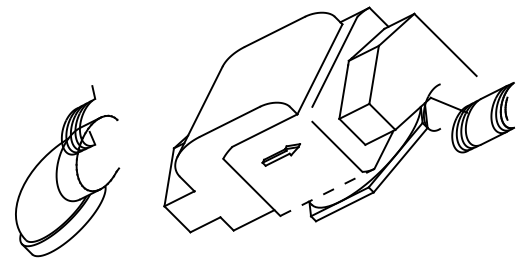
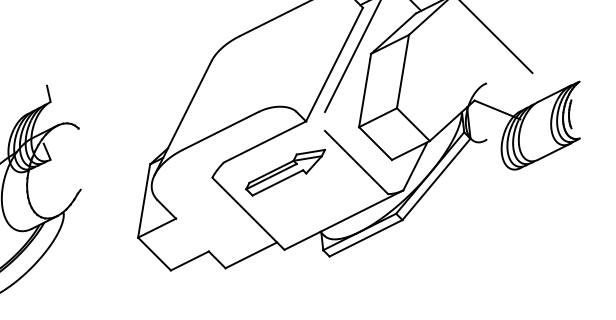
part: (281, 154) -> (285, 172), size x1.67
line: (327, 192) -> (344, 220), dashed -> solid

